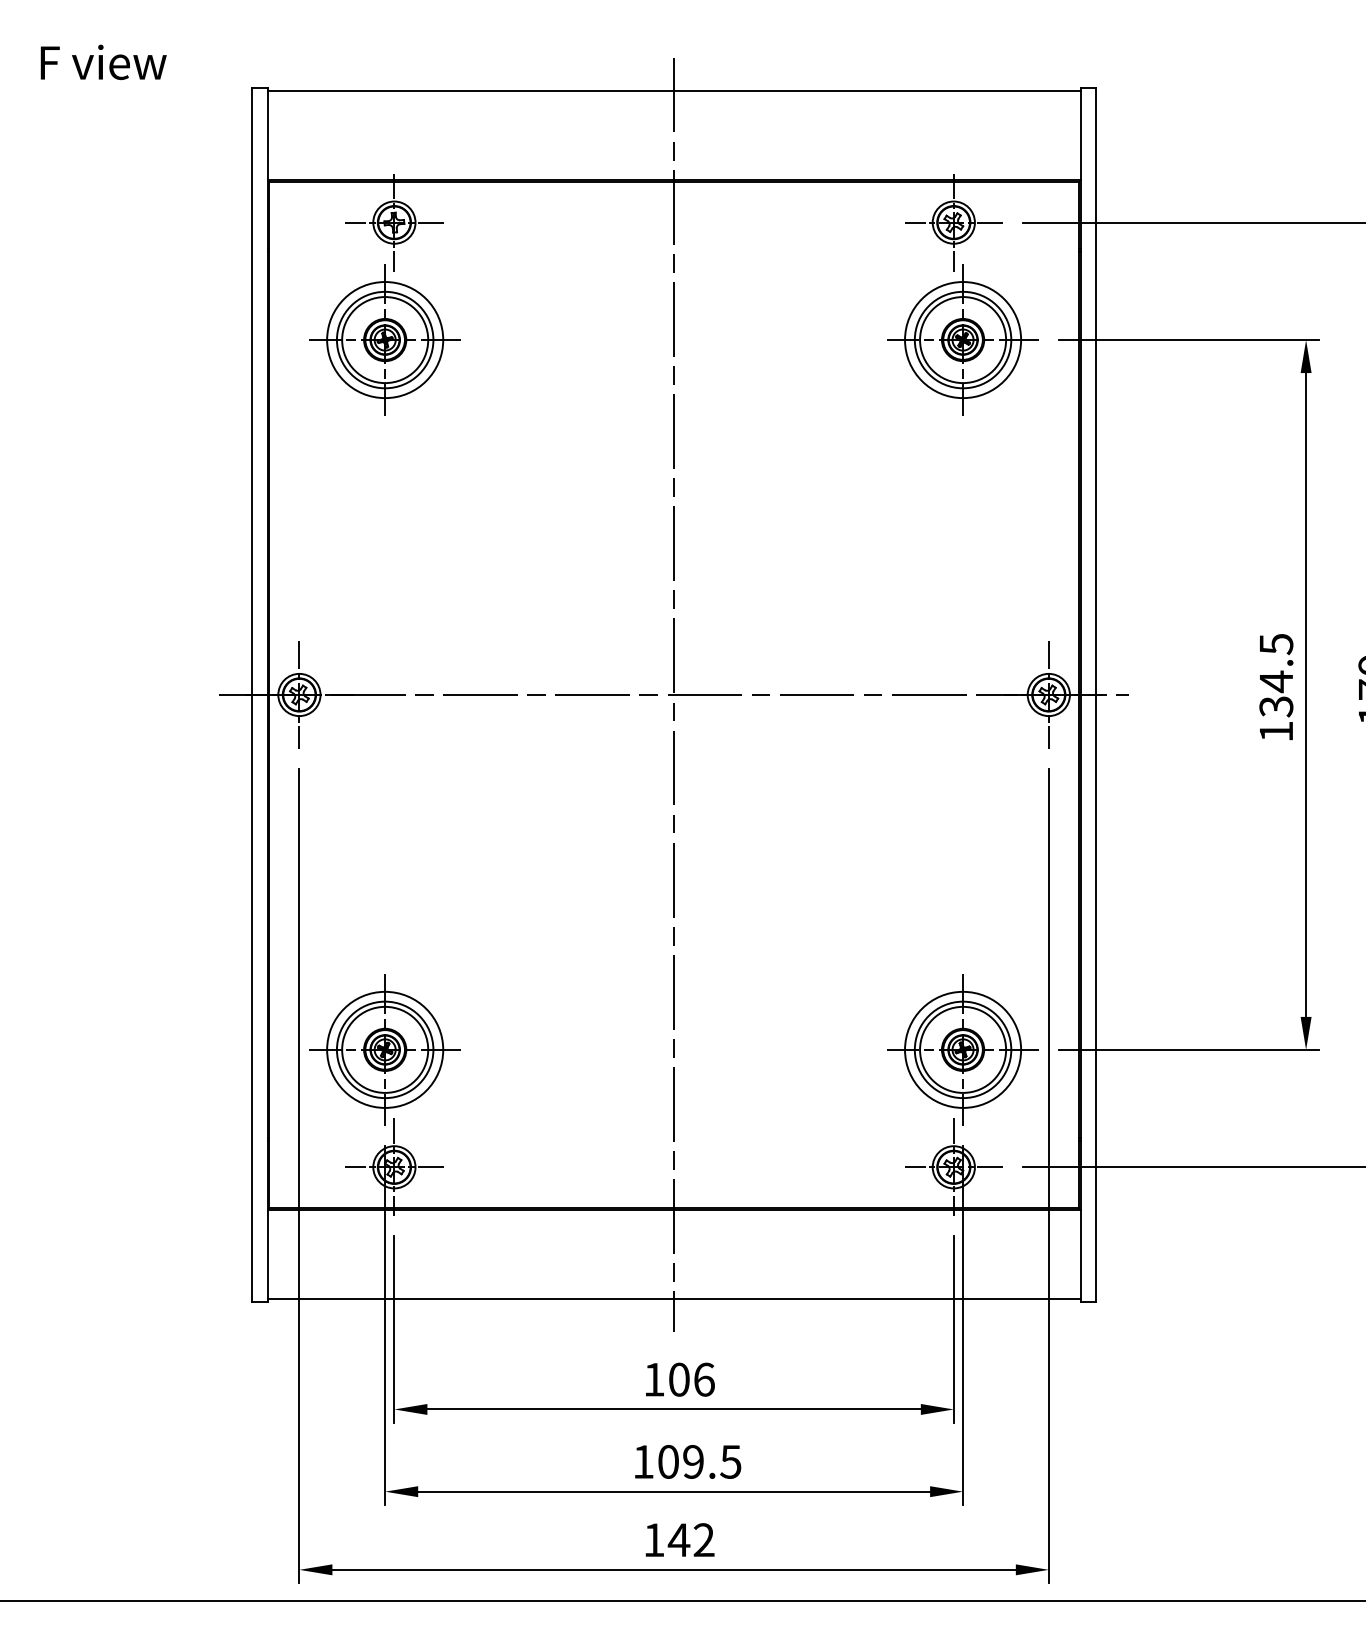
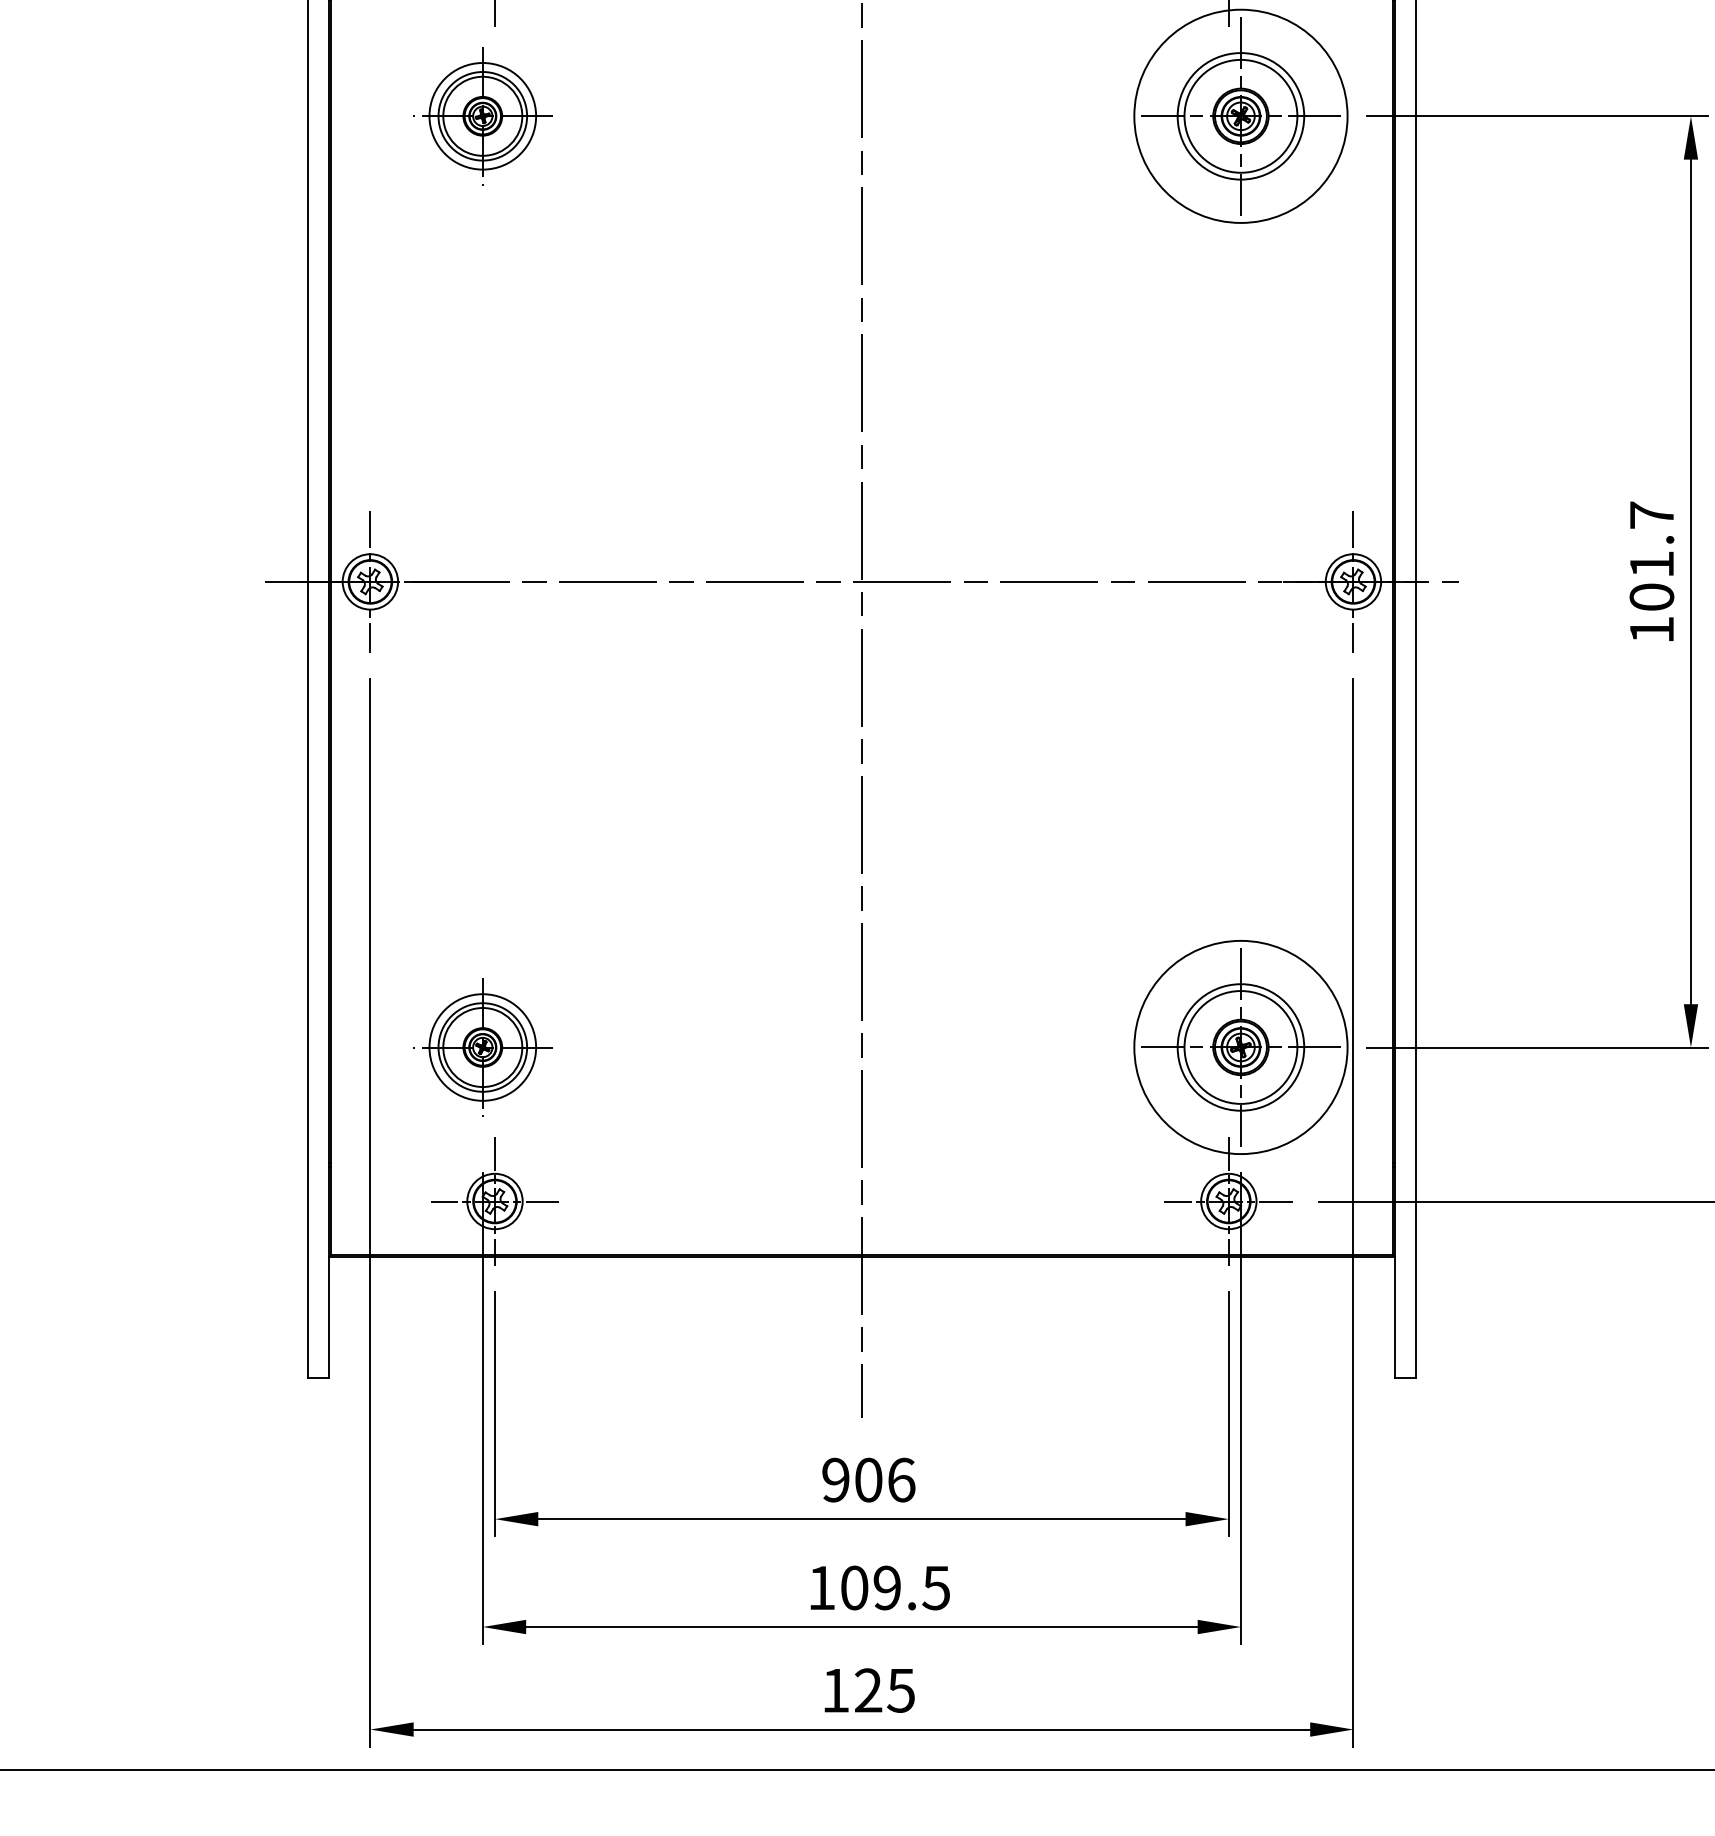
part: (384, 339) -> (481, 115), size x0.7
circle: (963, 340) -> (1241, 116), size x1.4
text: (1276, 675) -> (1652, 556), 134.5 -> 101.7
part: (384, 1049) -> (481, 1046), size x0.7
circle: (963, 1049) -> (1241, 1046), size x1.4
line: (673, 1299) -> (861, 1374), removed
text: (654, 1379) -> (836, 1479), 106 -> 906
text: (690, 1540) -> (883, 1691), 142 -> 125

